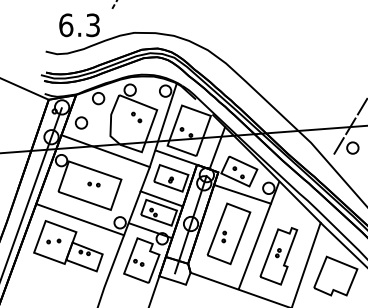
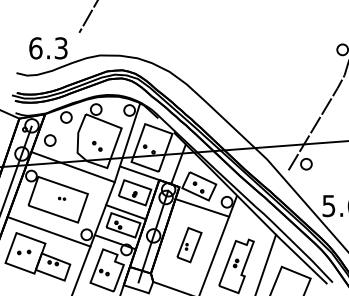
part: (136, 117) -> (97, 146), moved
part: (93, 184) -> (61, 198), size x0.6
part: (228, 233) -> (189, 244), size x0.6

